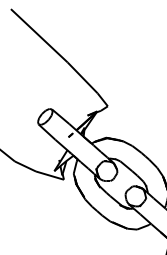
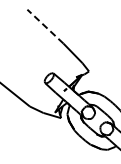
line: (39, 35) -> (45, 26), solid -> dashed

